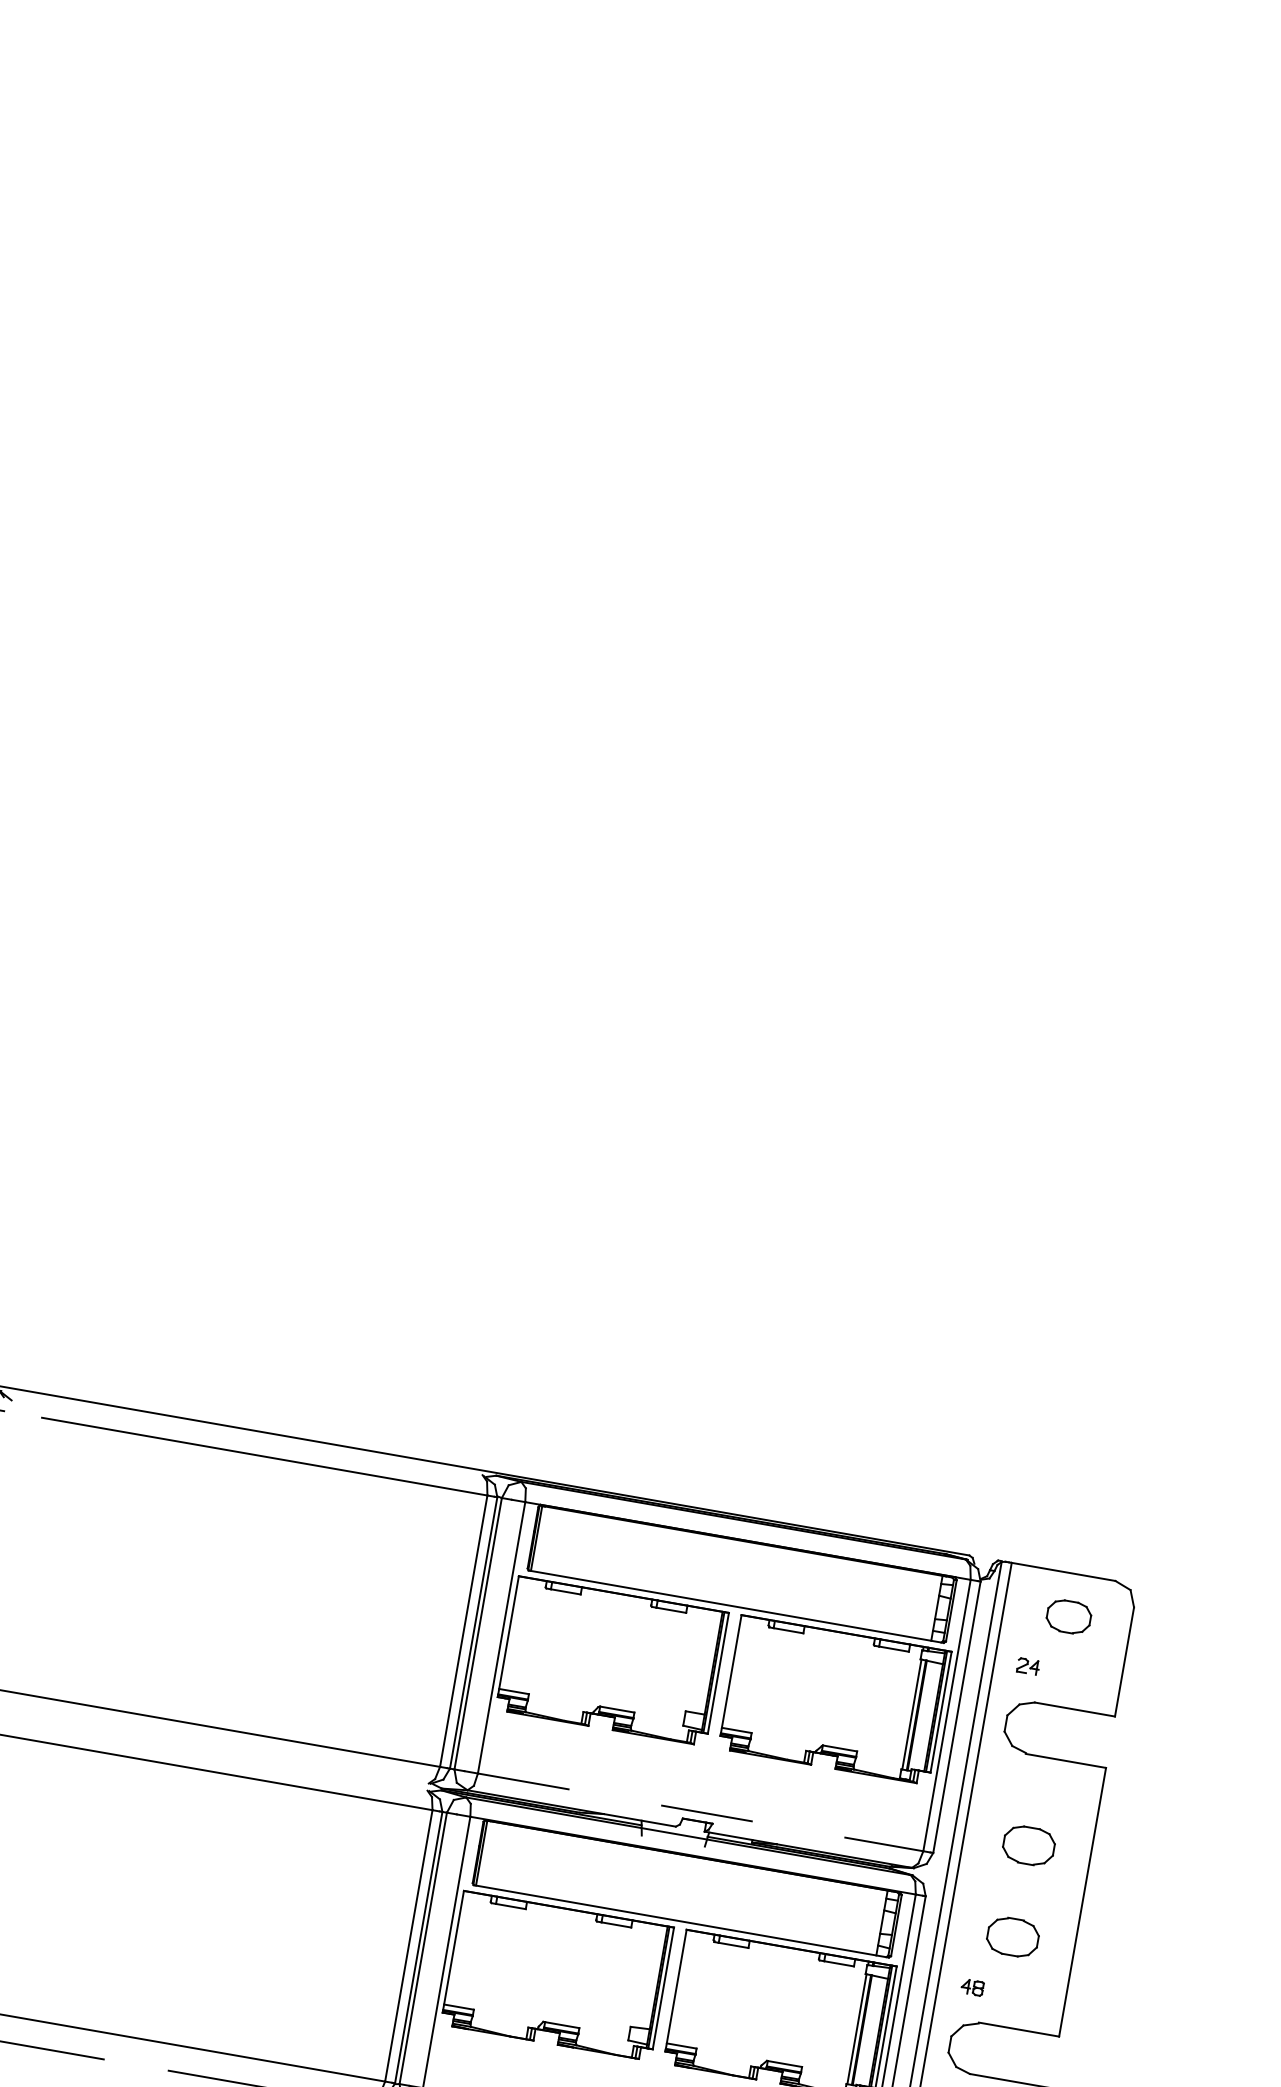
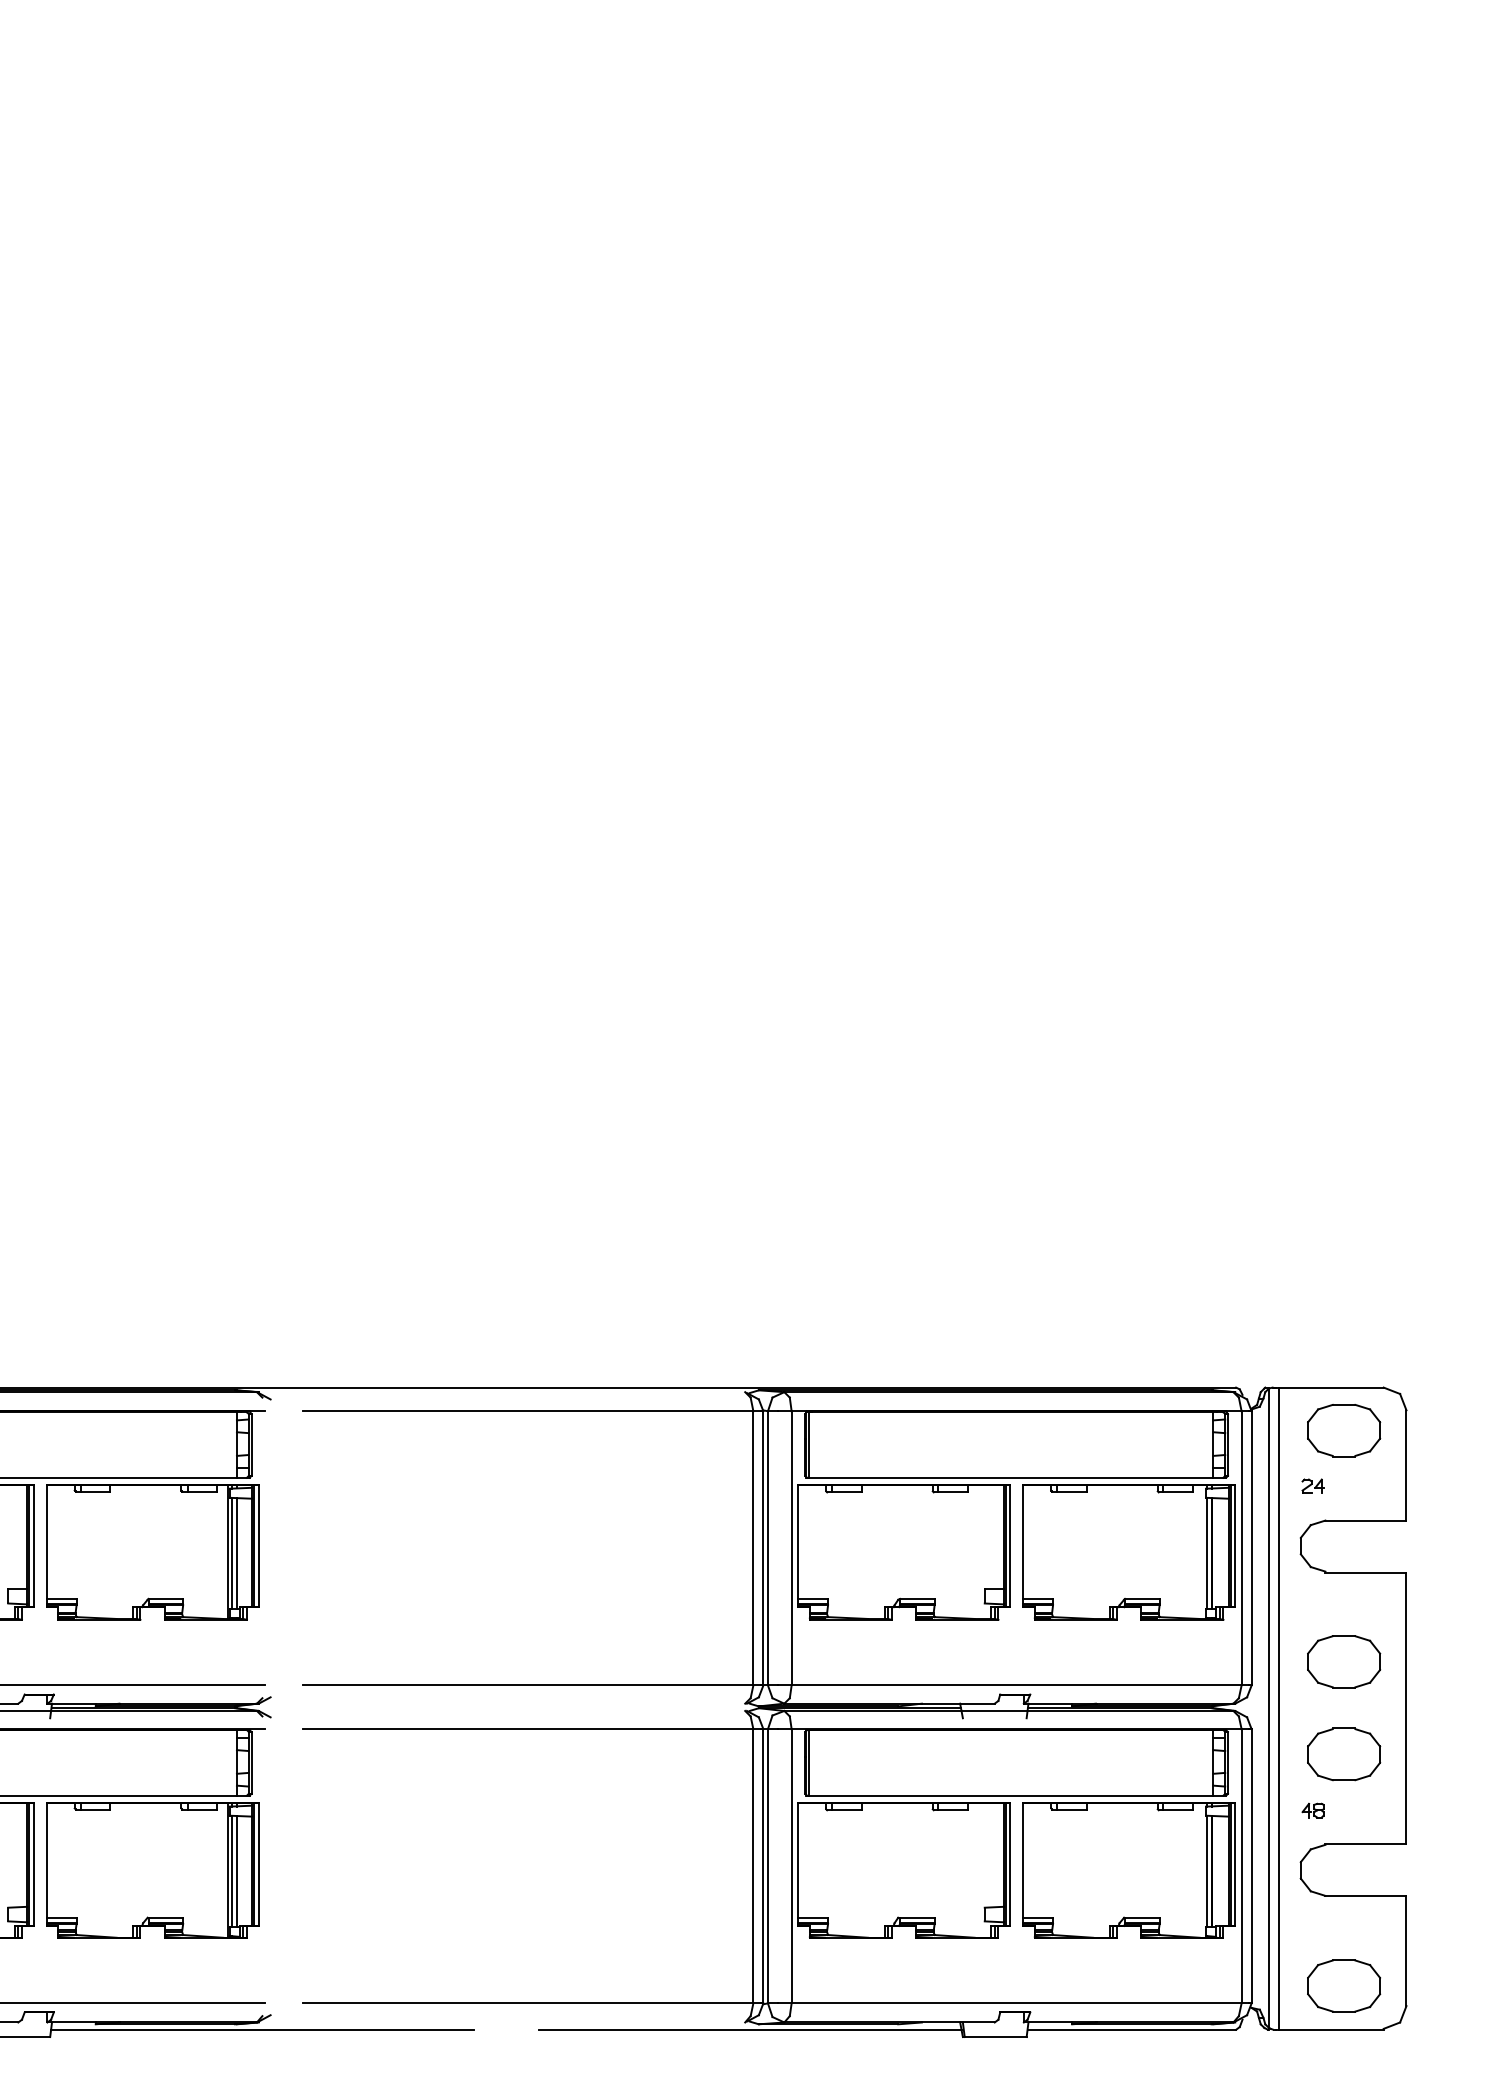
part: (1069, 1616) -> (1344, 1430), size x1.67
line: (700, 1812) -> (1016, 1685), dashed -> solid
part: (1029, 1845) -> (1344, 1661), size x1.43
part: (1013, 1937) -> (1344, 1754), size x1.43

